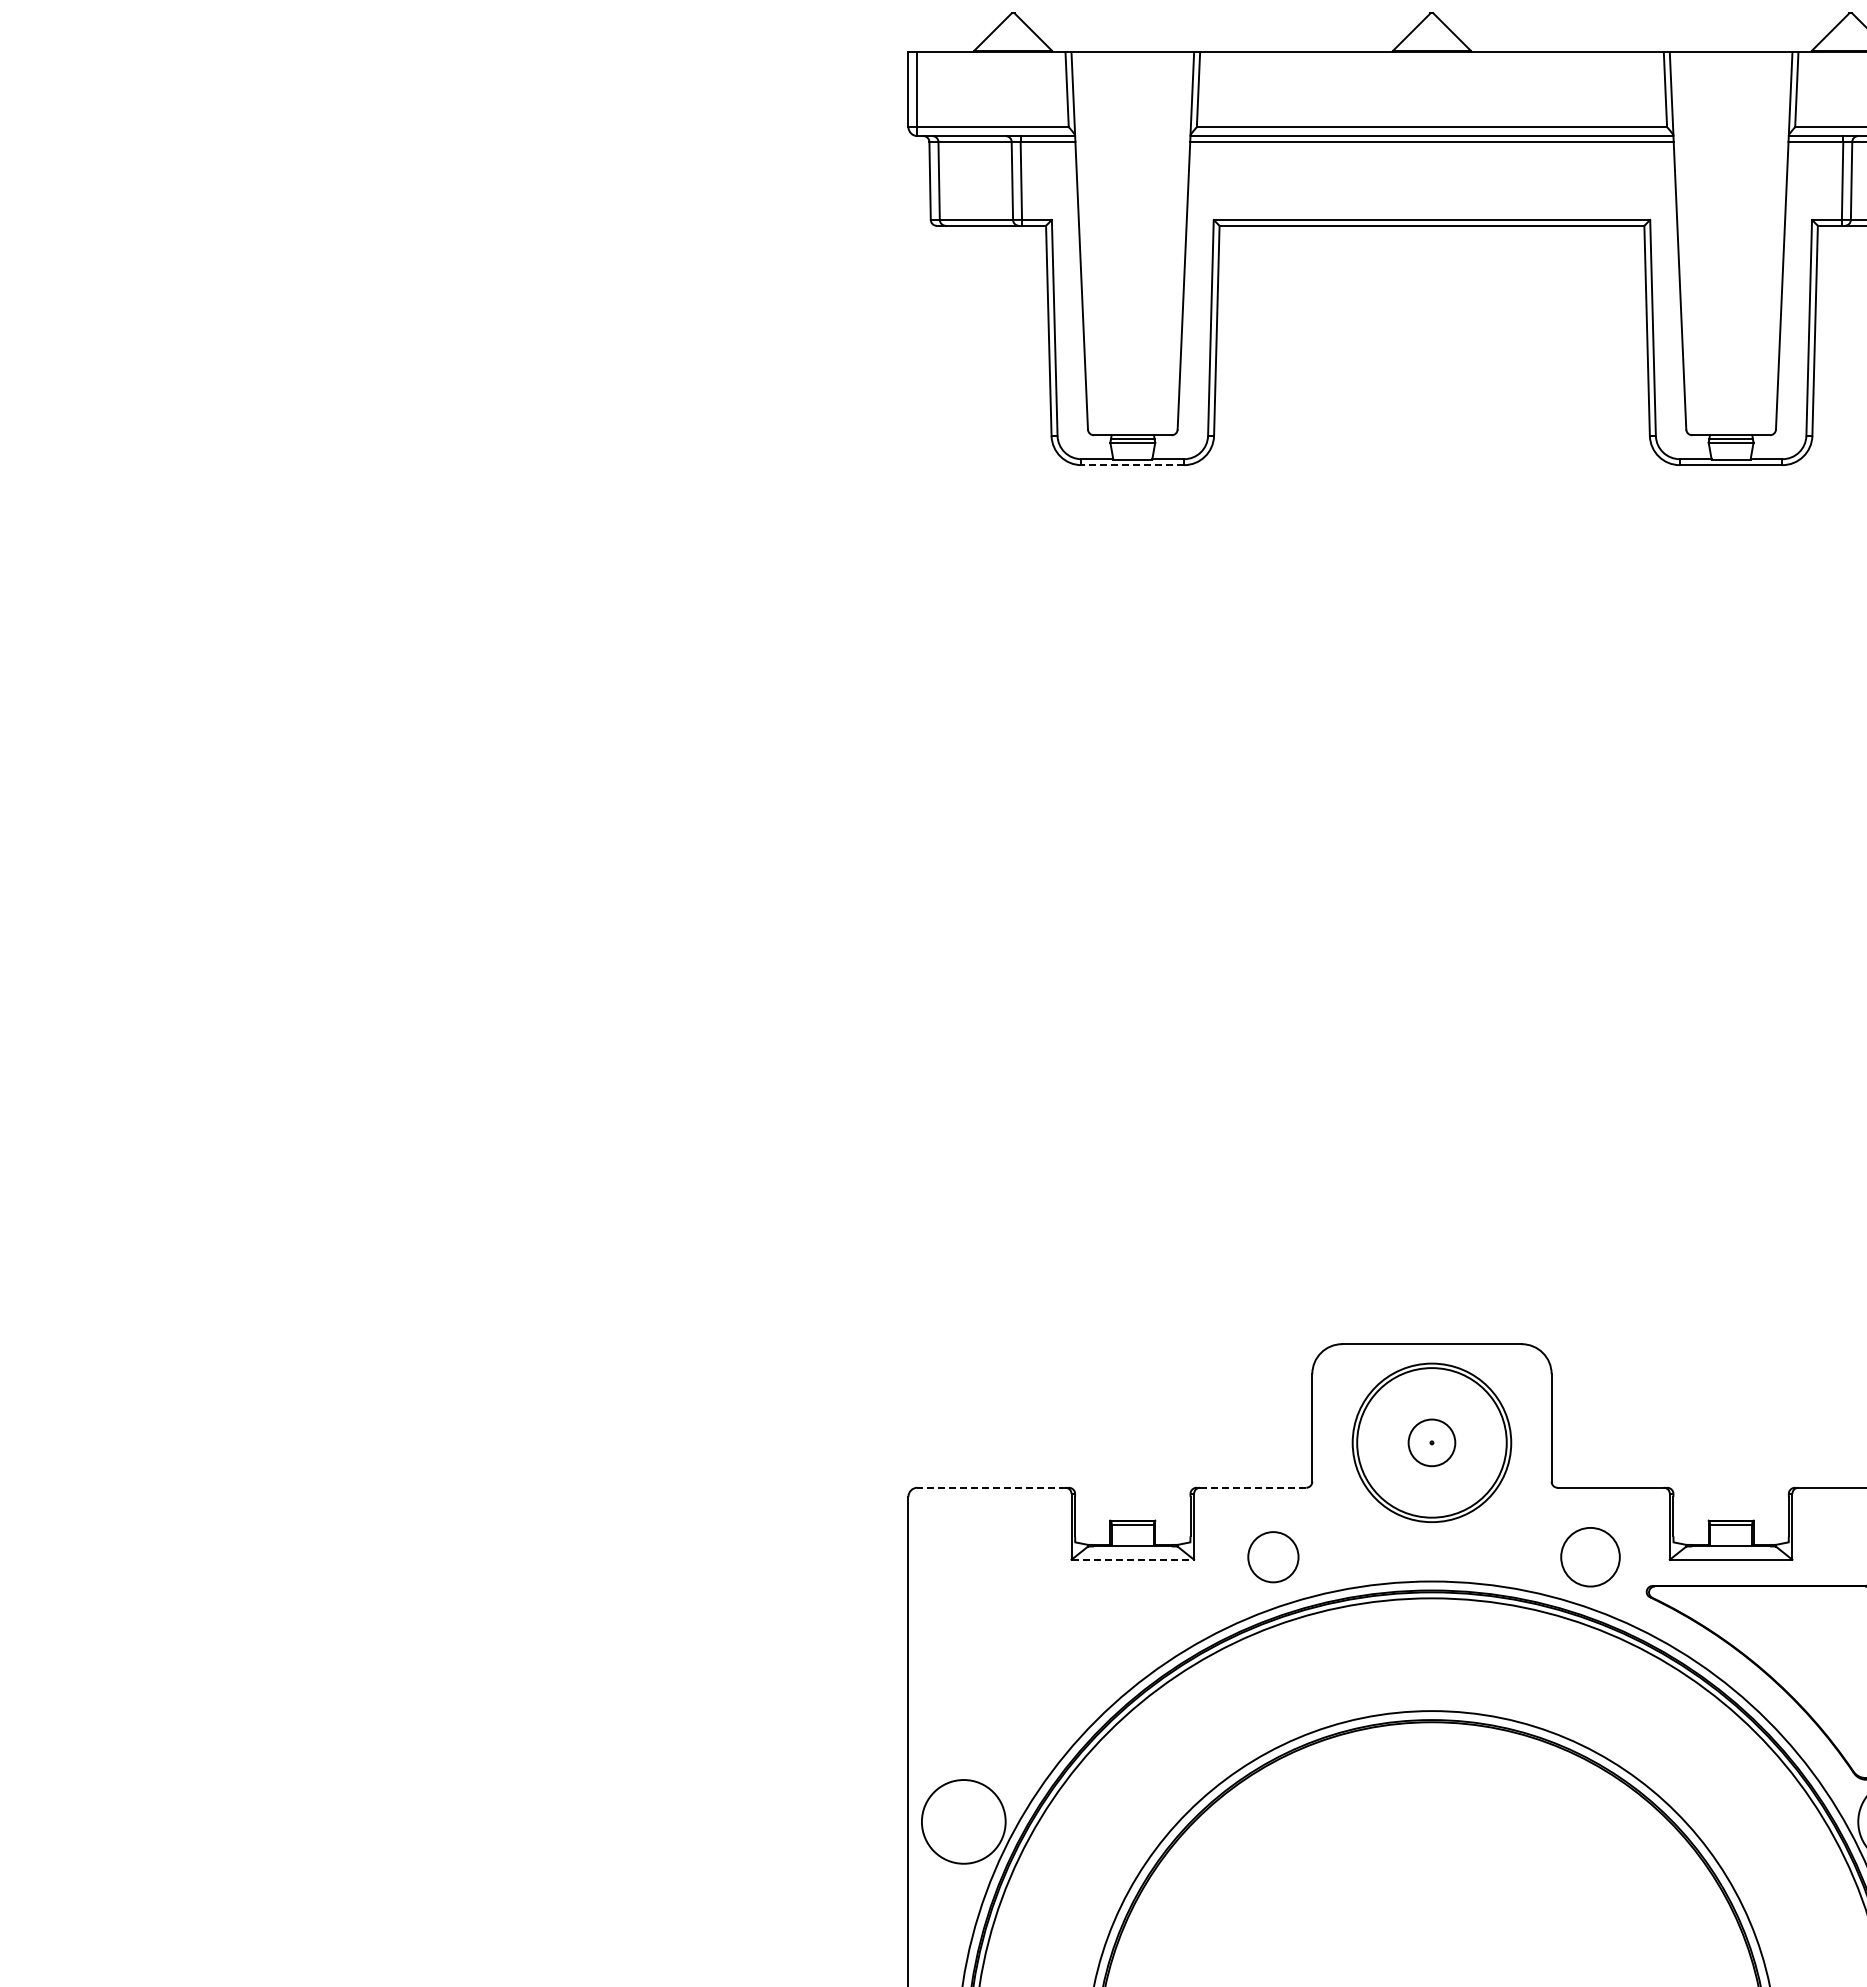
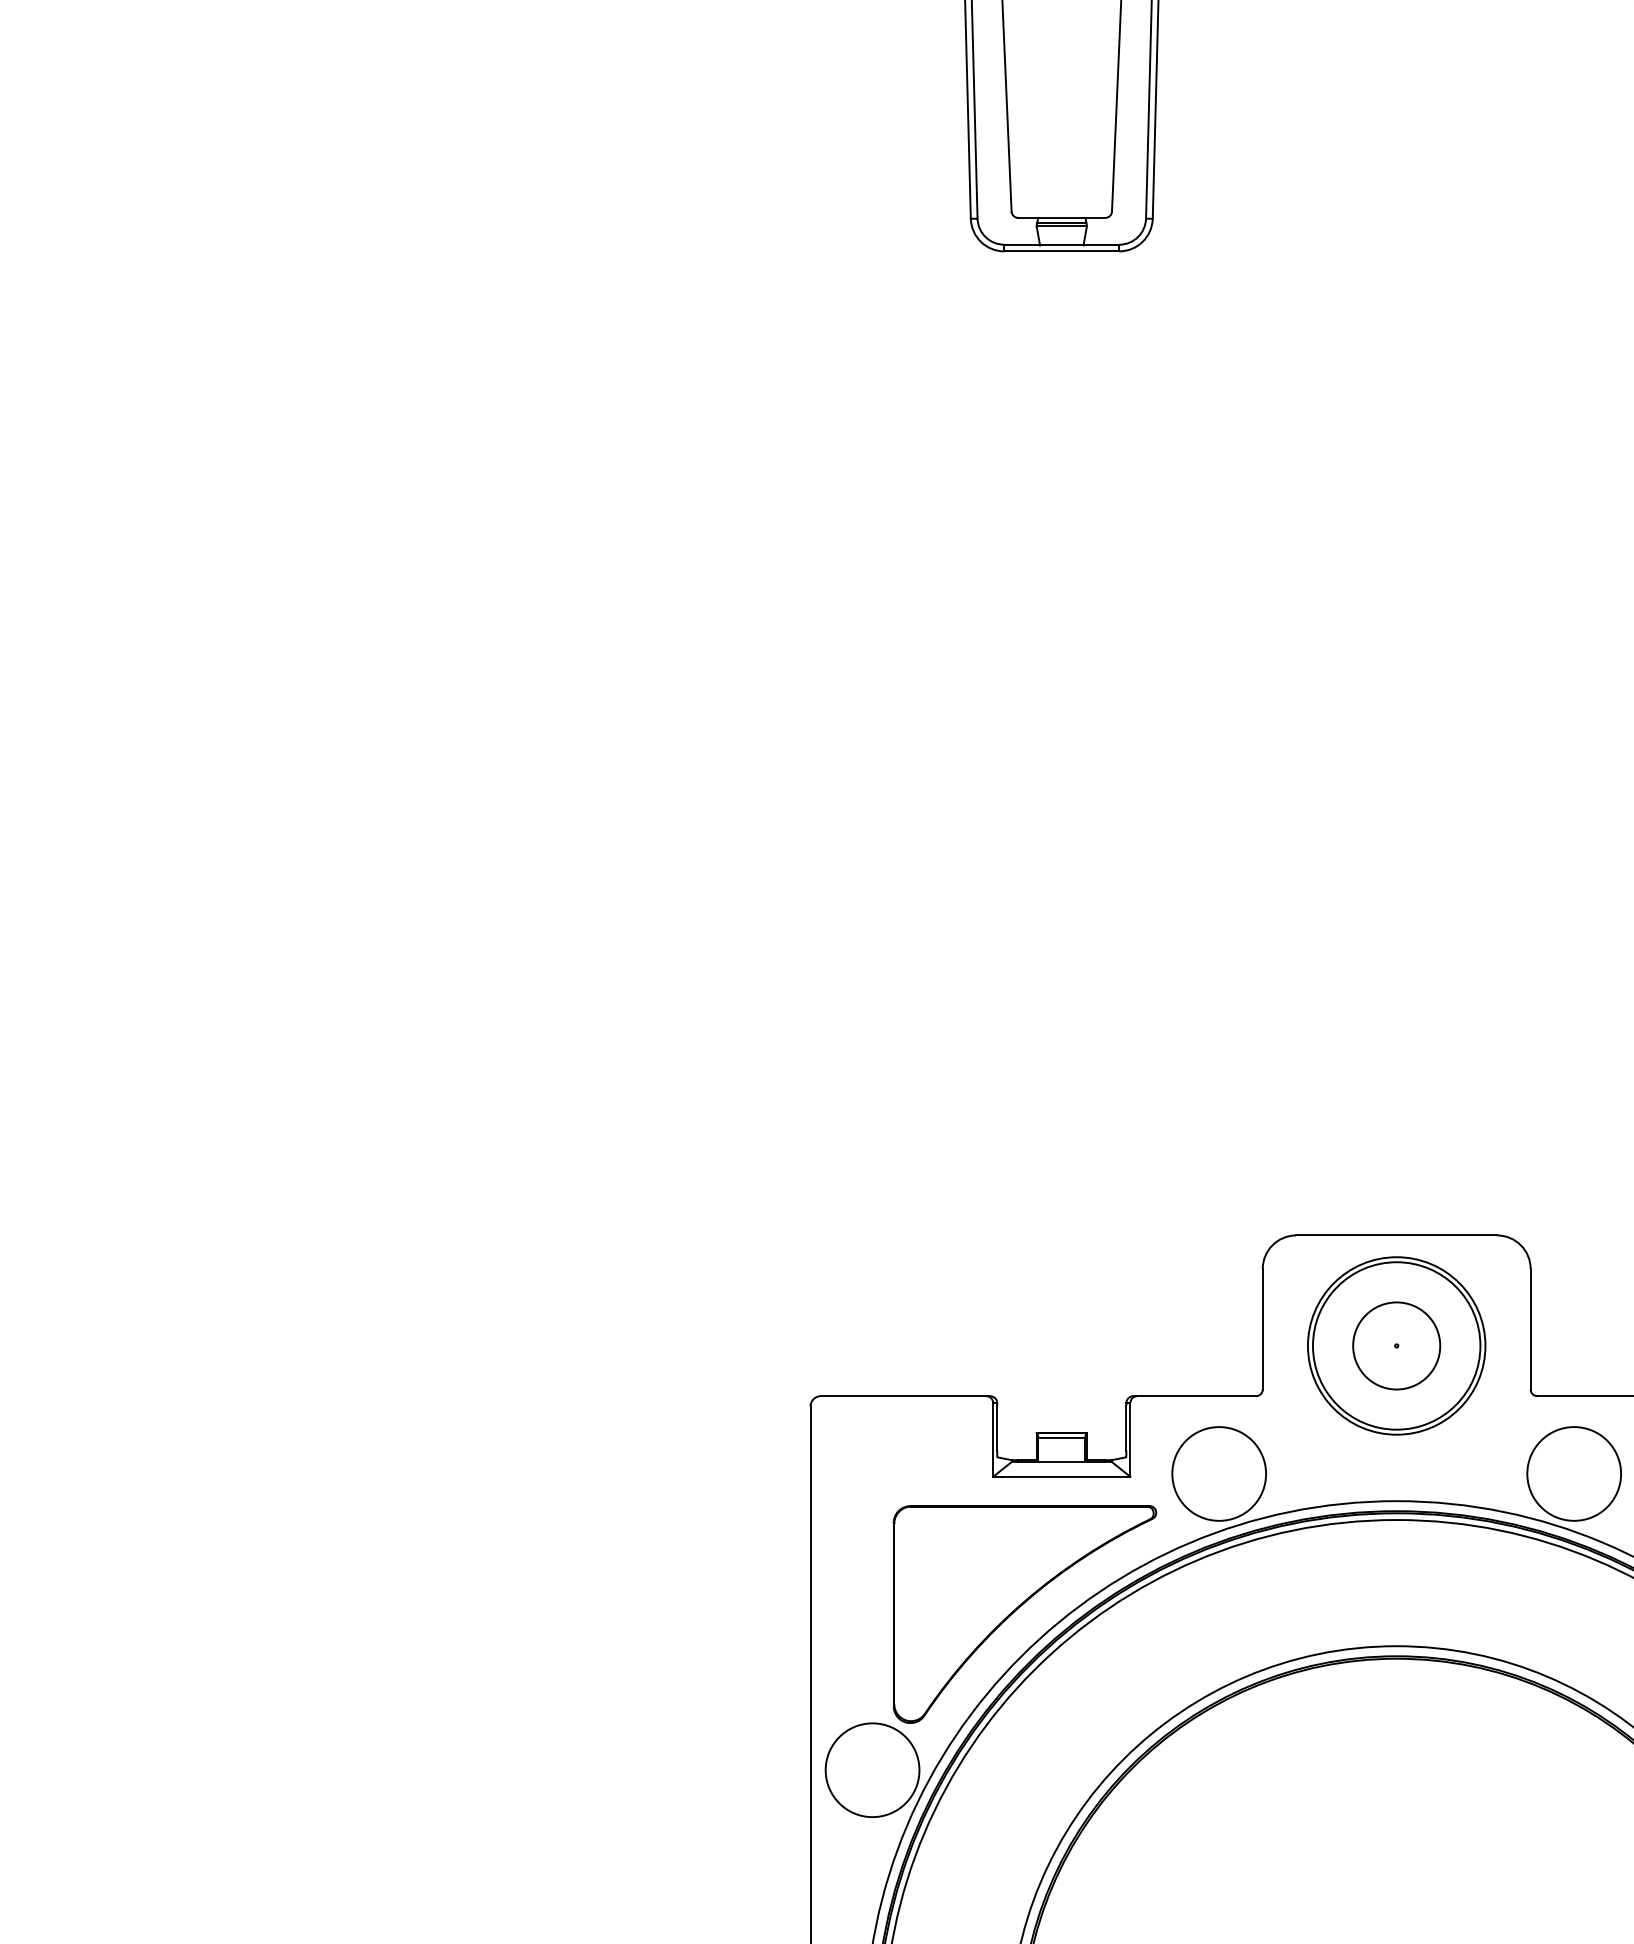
line: (1132, 465) -> (1061, 251), dashed -> solid
circle: (1431, 1442) -> (1396, 1345), size x1.67
line: (990, 1487) -> (902, 1395), dashed -> solid
line: (1252, 1487) -> (1195, 1395), dashed -> solid
circle: (1273, 1557) -> (1219, 1474), size x1.67
circle: (1590, 1557) -> (1574, 1474), size x1.43
line: (1133, 1559) -> (1062, 1476), dashed -> solid
part: (1094, 1677) -> (1018, 1608), added

